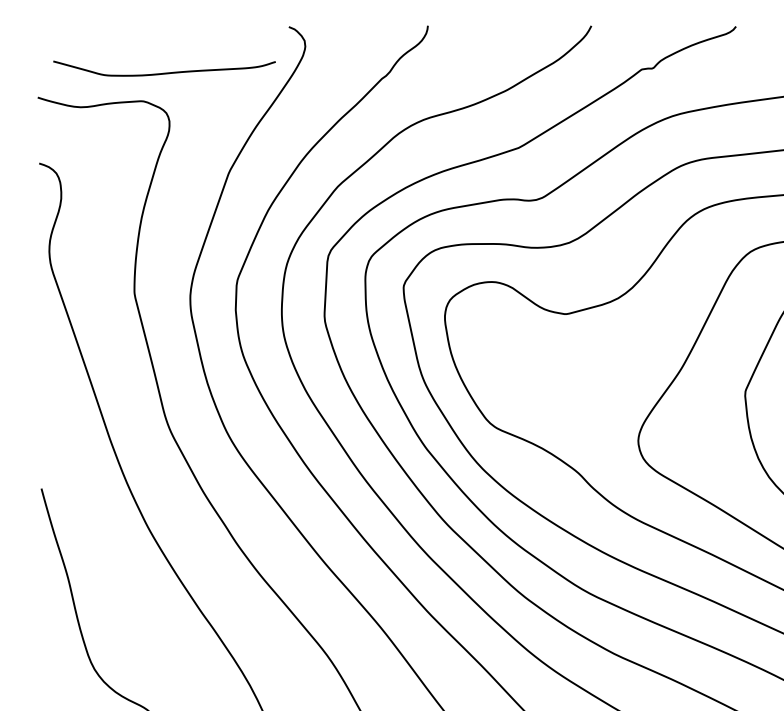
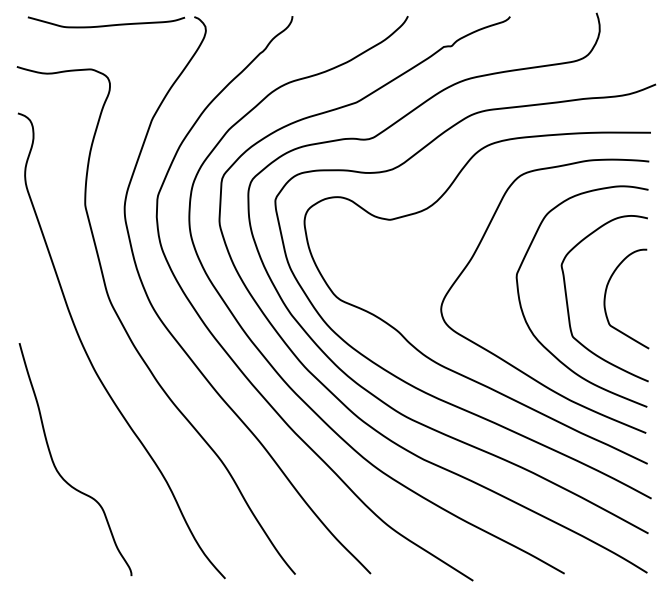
curve: (166, 71) -> (107, 24), moved

